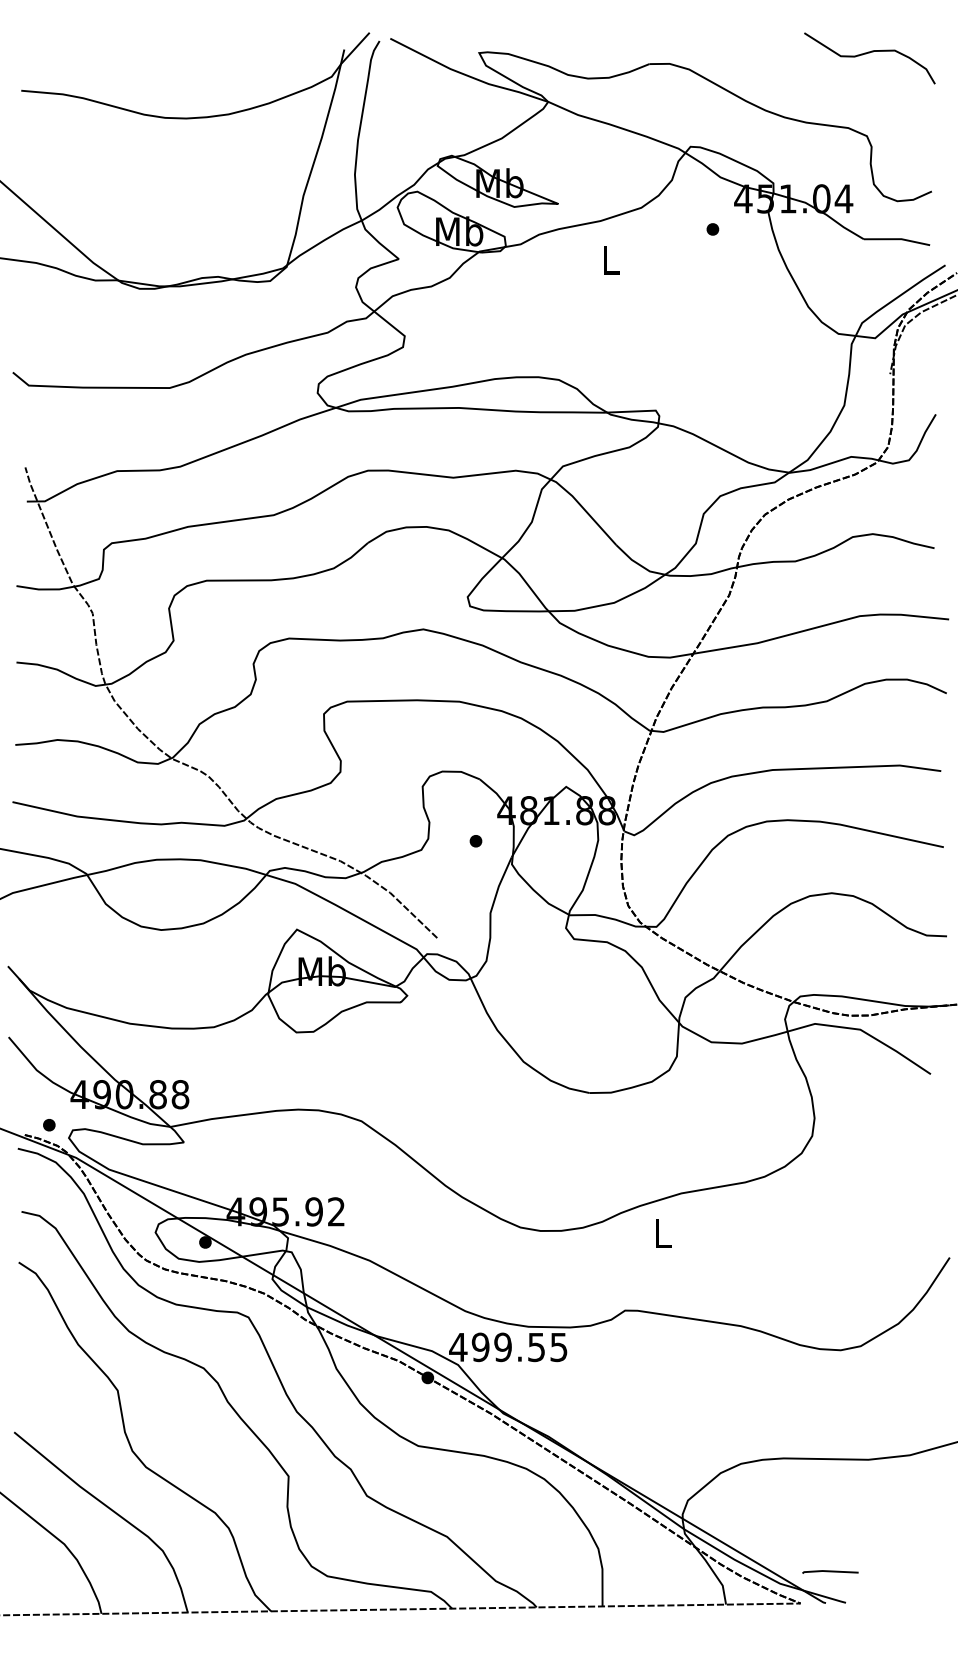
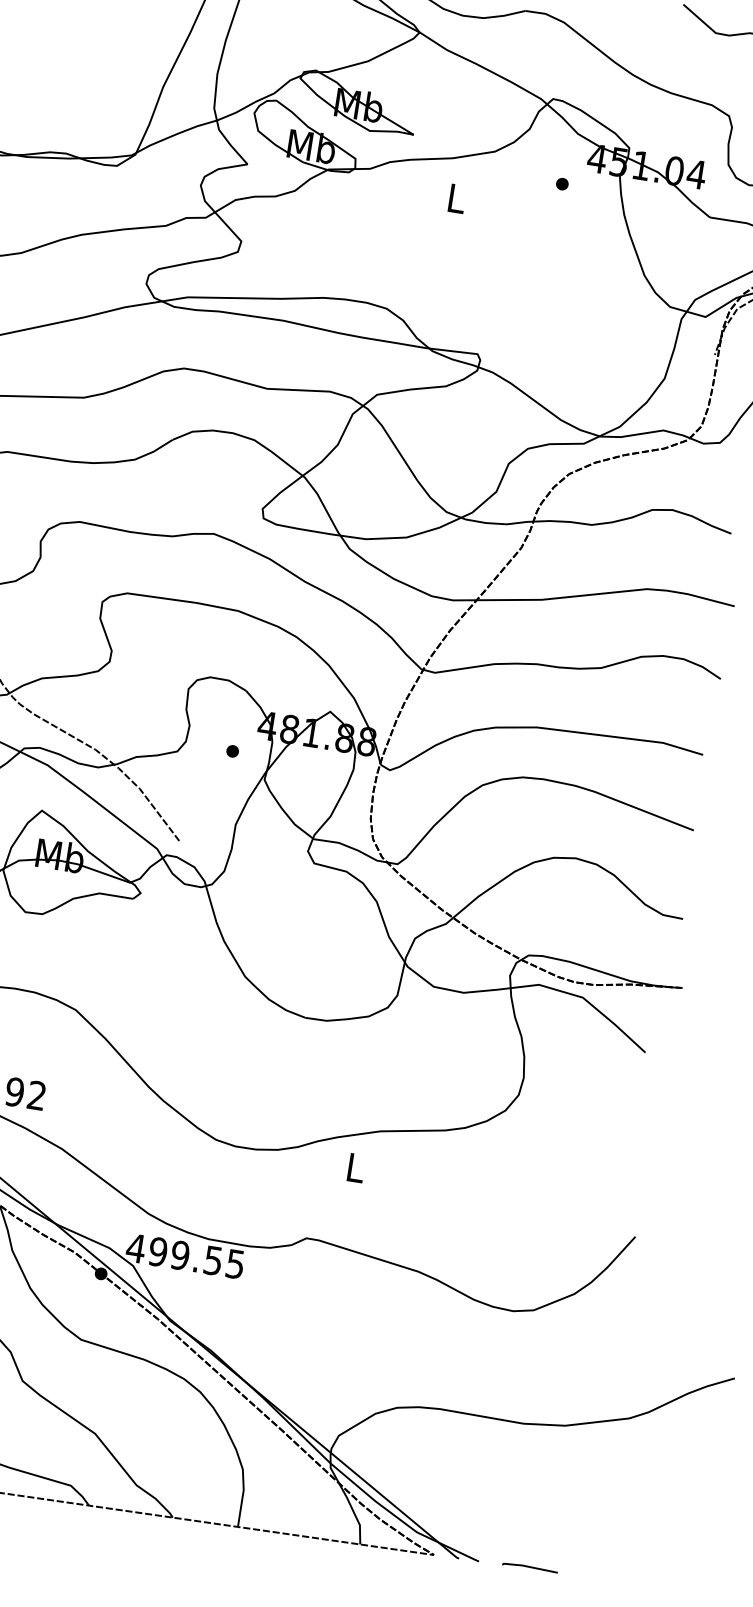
line: (830, 1571) -> (530, 1567), moved

